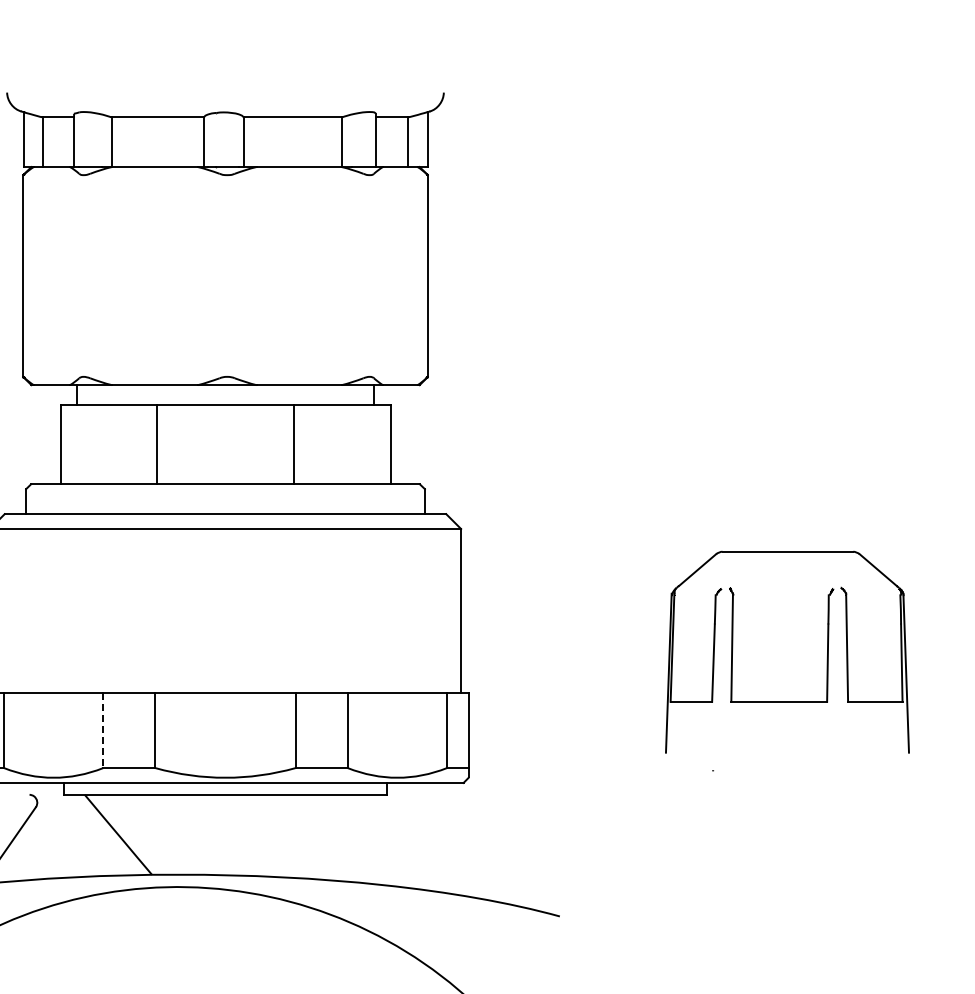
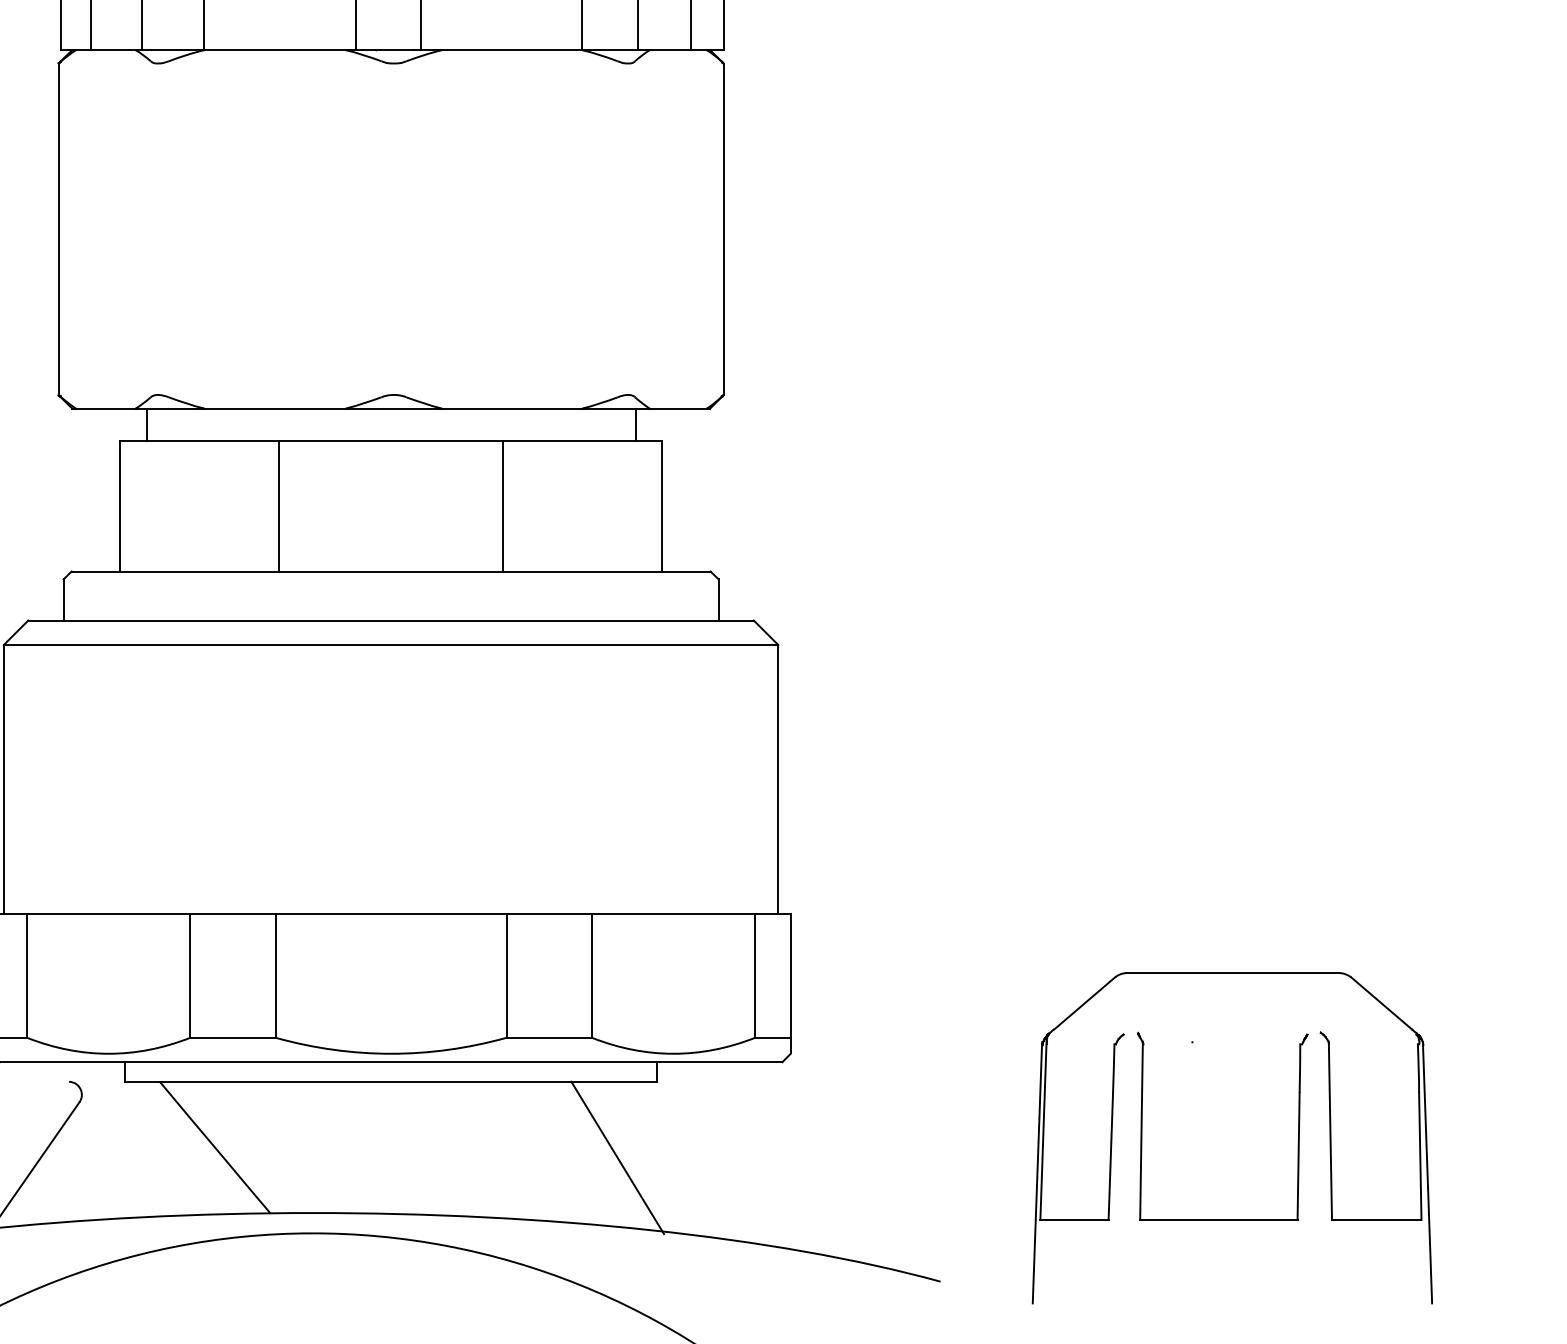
part: (826, 658) -> (1296, 1148), moved
line: (103, 730) -> (190, 976), dashed -> solid
line: (363, 840) -> (617, 1156), added

